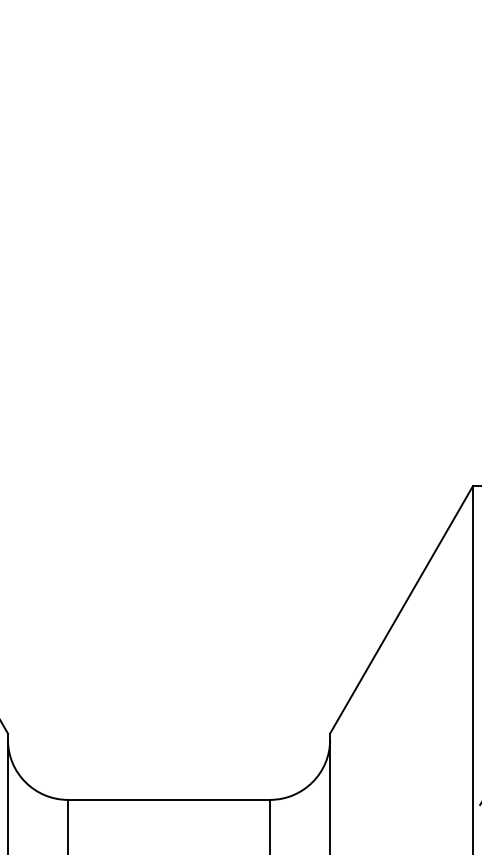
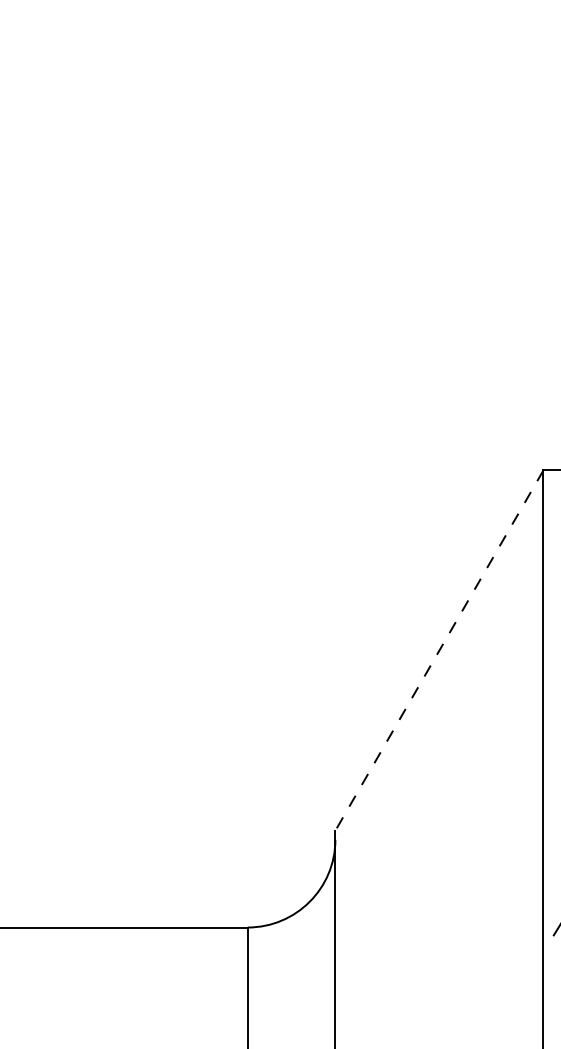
line: (401, 609) -> (439, 649), solid -> dashed

